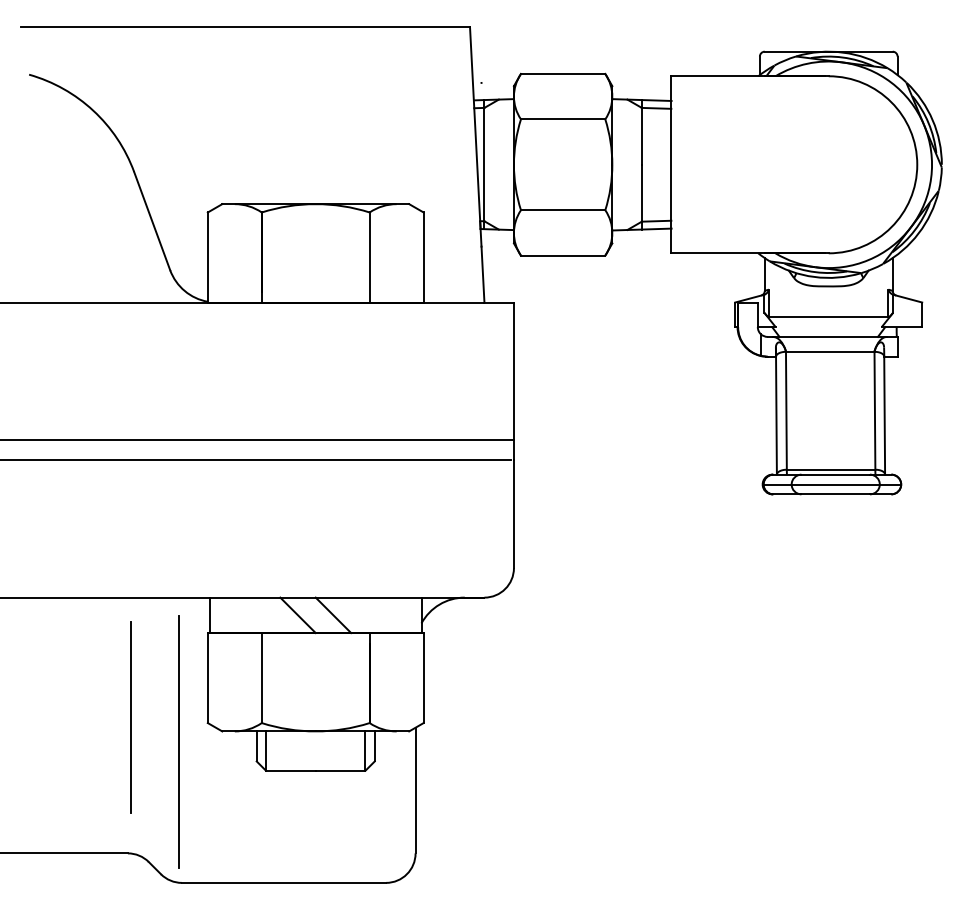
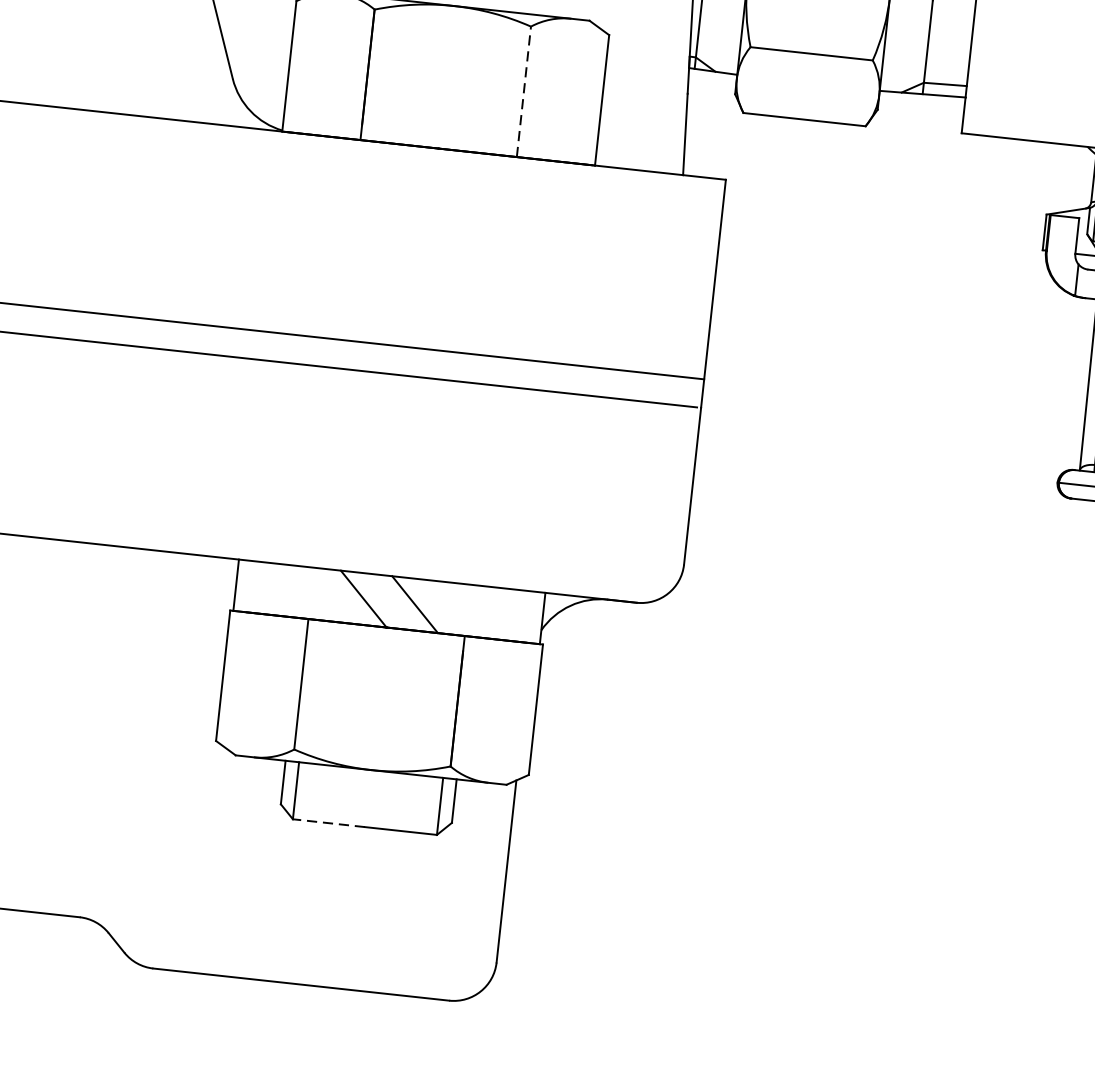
line: (369, 257) -> (523, 91), solid -> dashed
line: (130, 717) -> (104, 720), removed
line: (178, 741) -> (170, 763), removed
line: (290, 770) -> (328, 822), solid -> dashed

